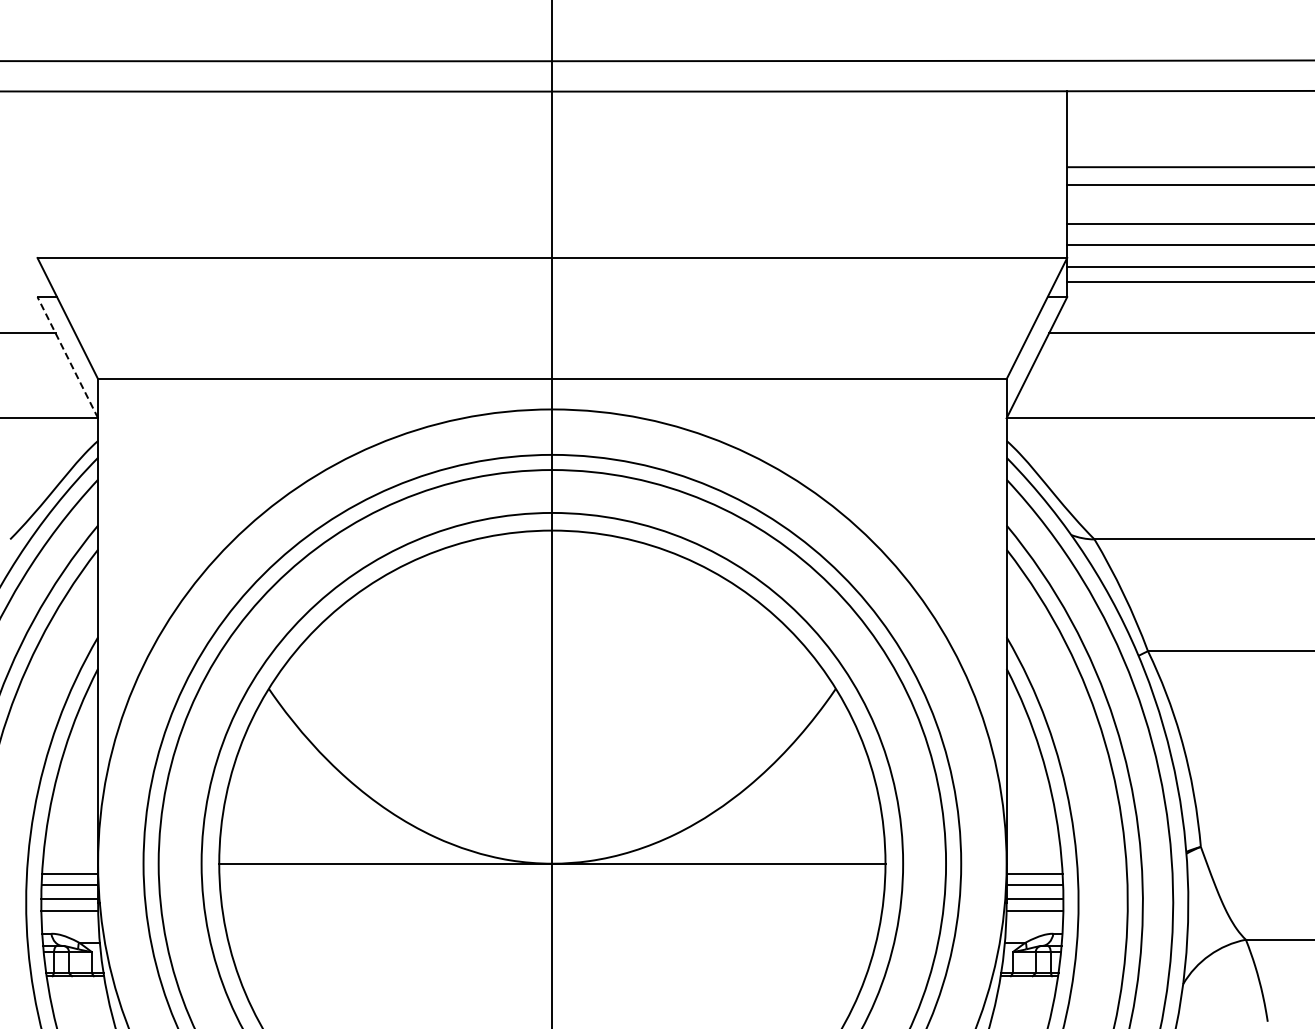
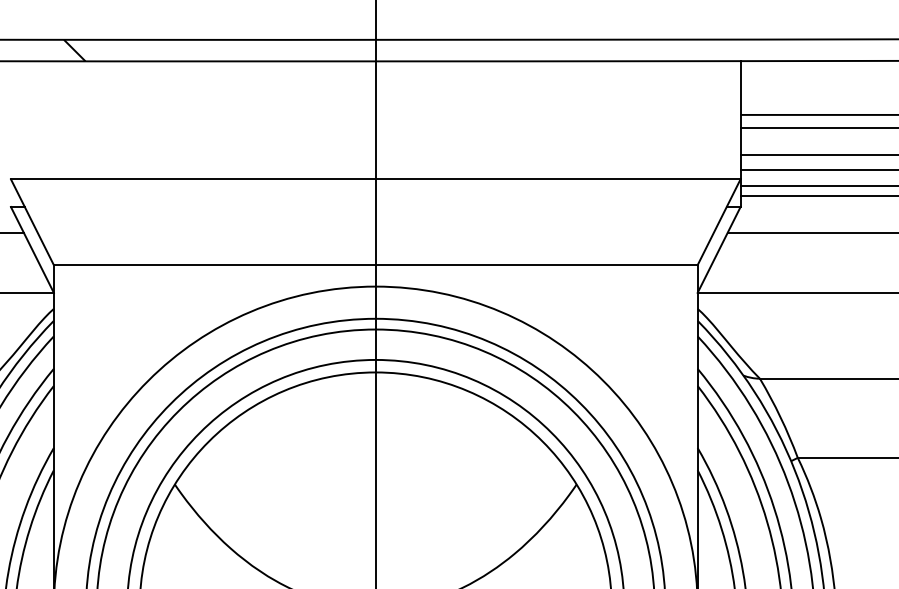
hatch: (127, 76) -> (74, 50), added
line: (67, 357) -> (32, 249), dashed -> solid

